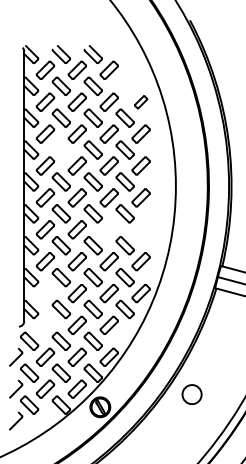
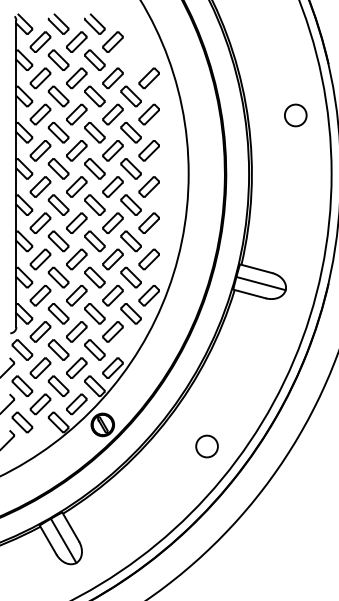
part: (140, 102) -> (148, 78), size x1.43
part: (61, 149) -> (58, 132), added
part: (108, 229) -> (112, 222), added
part: (140, 229) -> (148, 222), added
part: (45, 293) -> (40, 295), added
part: (45, 325) -> (40, 331), added
circle: (191, 394) -> (206, 446), moved

